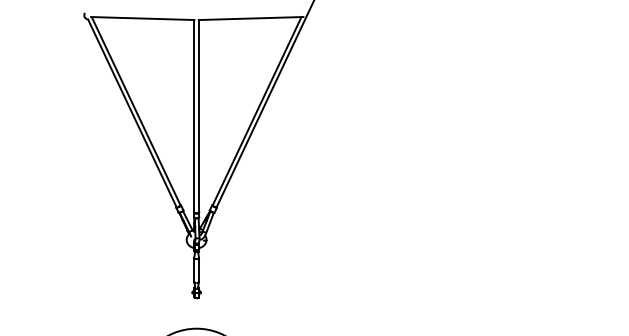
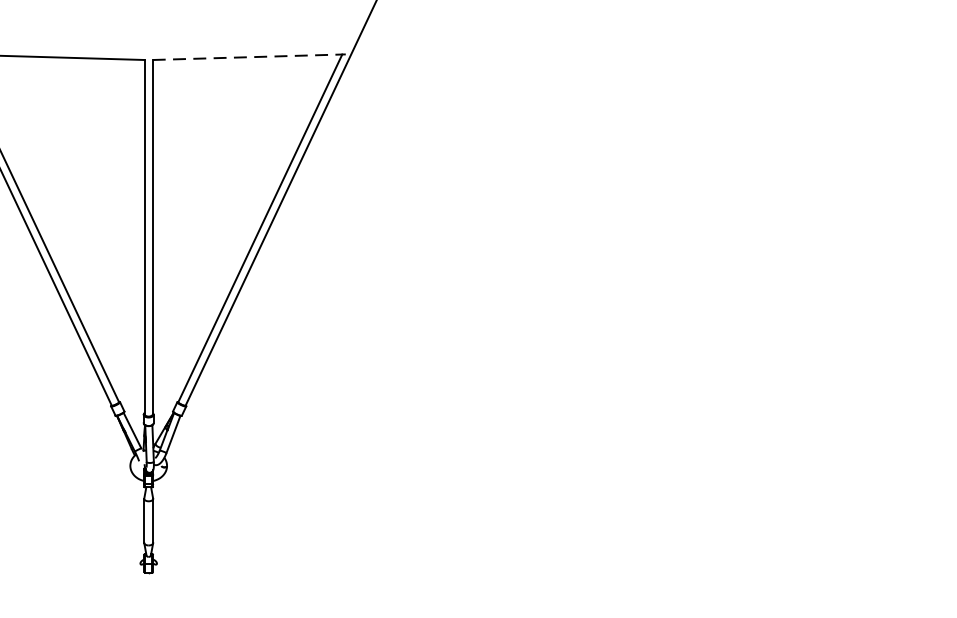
line: (251, 18) -> (249, 57), solid -> dashed

